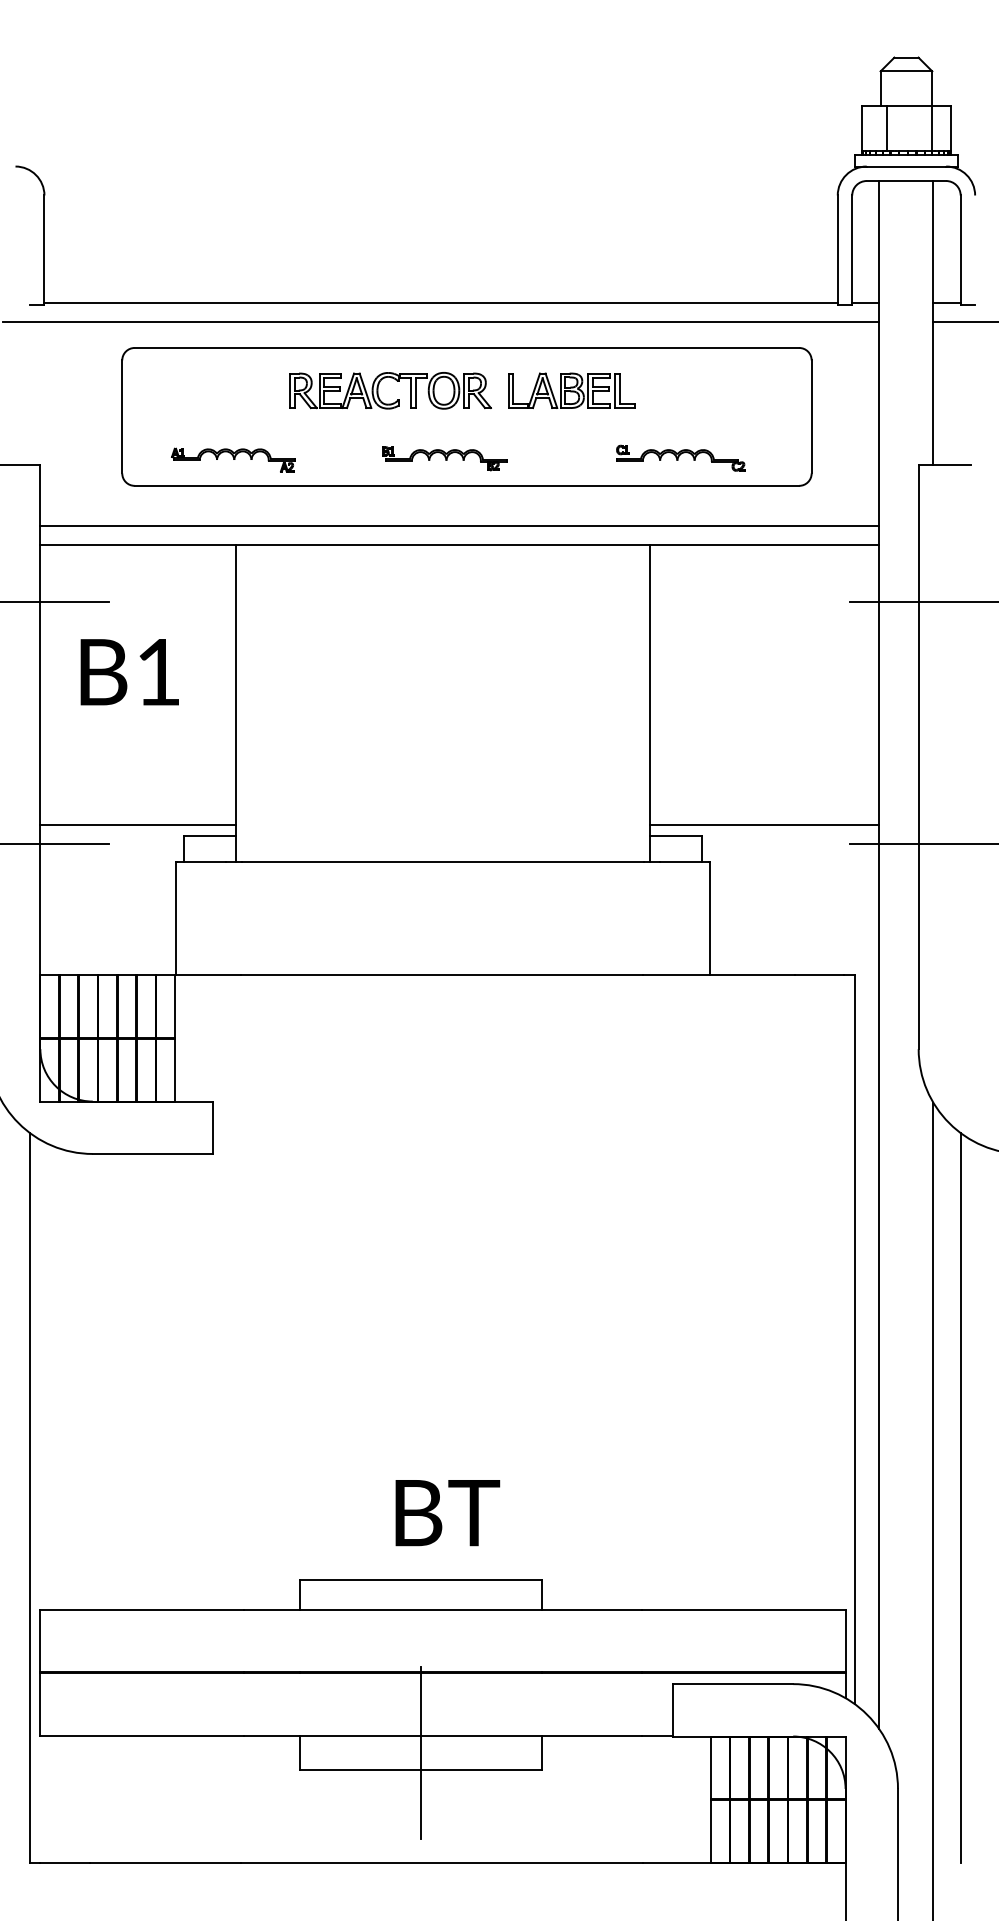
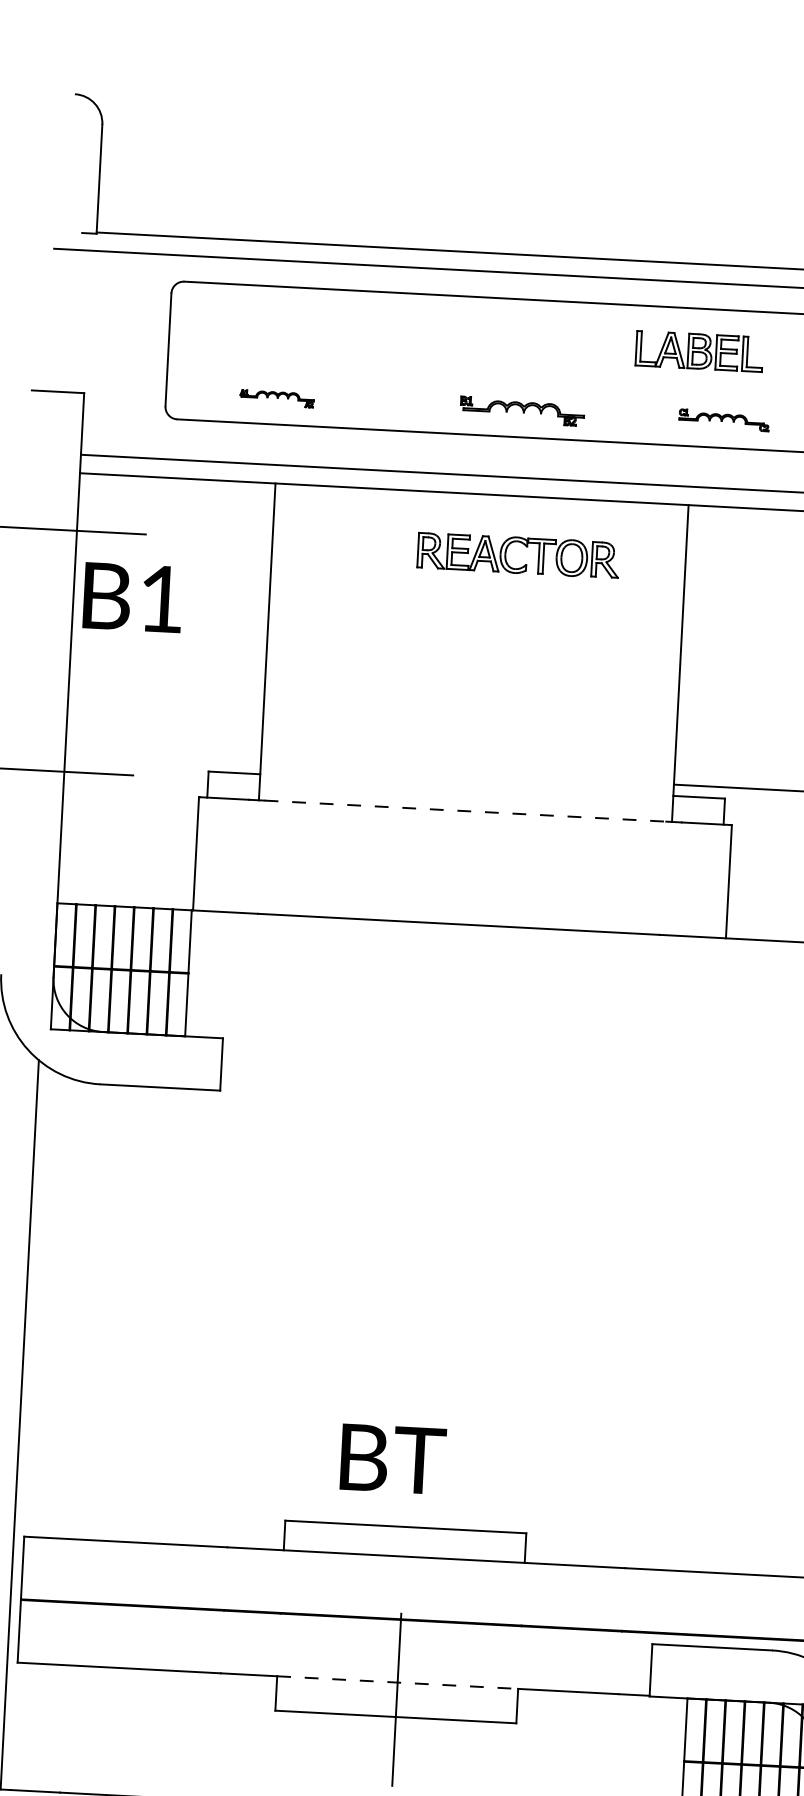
part: (395, 380) -> (523, 545), moved
part: (571, 390) -> (699, 351), moved
part: (680, 457) -> (723, 419), size x0.7
part: (444, 458) -> (521, 411), moved
part: (233, 459) -> (277, 398), size x0.6
text: (129, 672) -> (132, 597), moved
line: (138, 824) -> (163, 757), removed
line: (443, 862) -> (465, 811), solid -> dashed
text: (447, 1513) -> (392, 1459), moved
line: (420, 1735) -> (397, 1682), solid -> dashed

